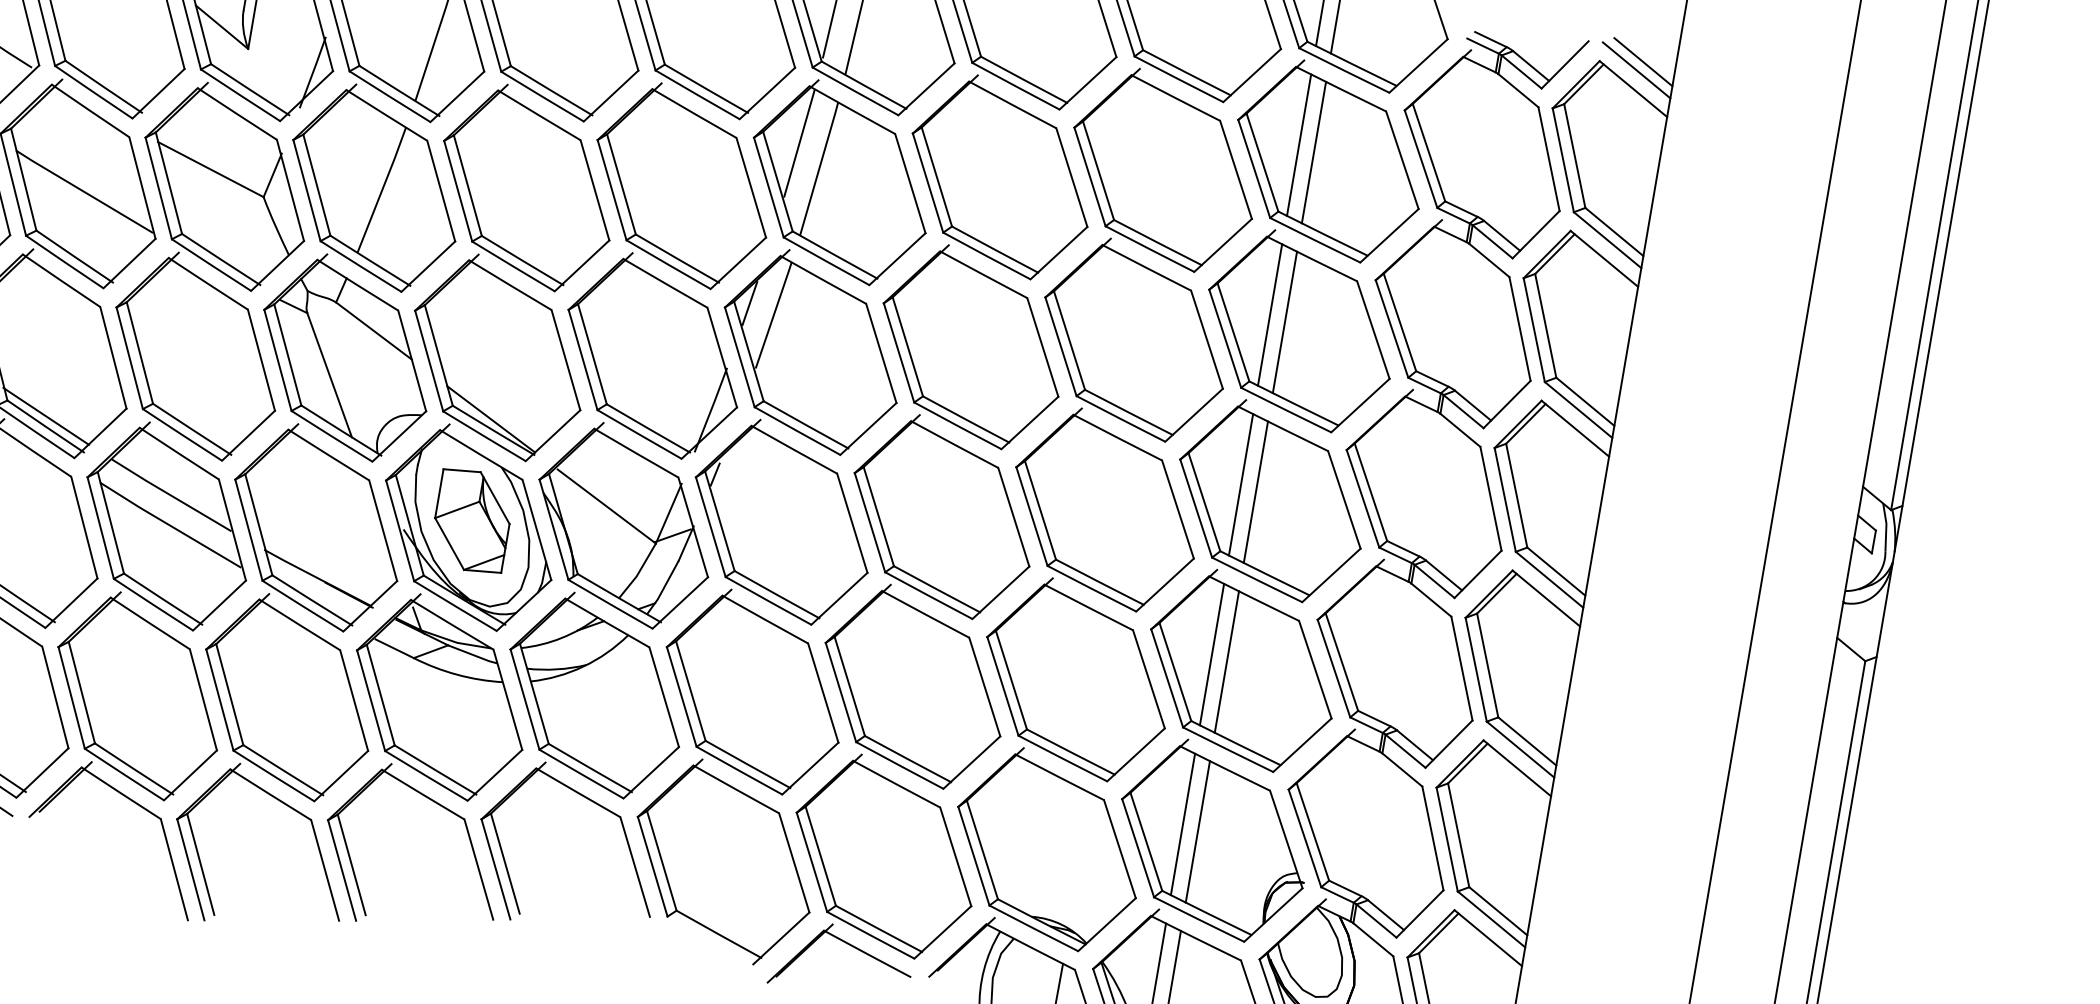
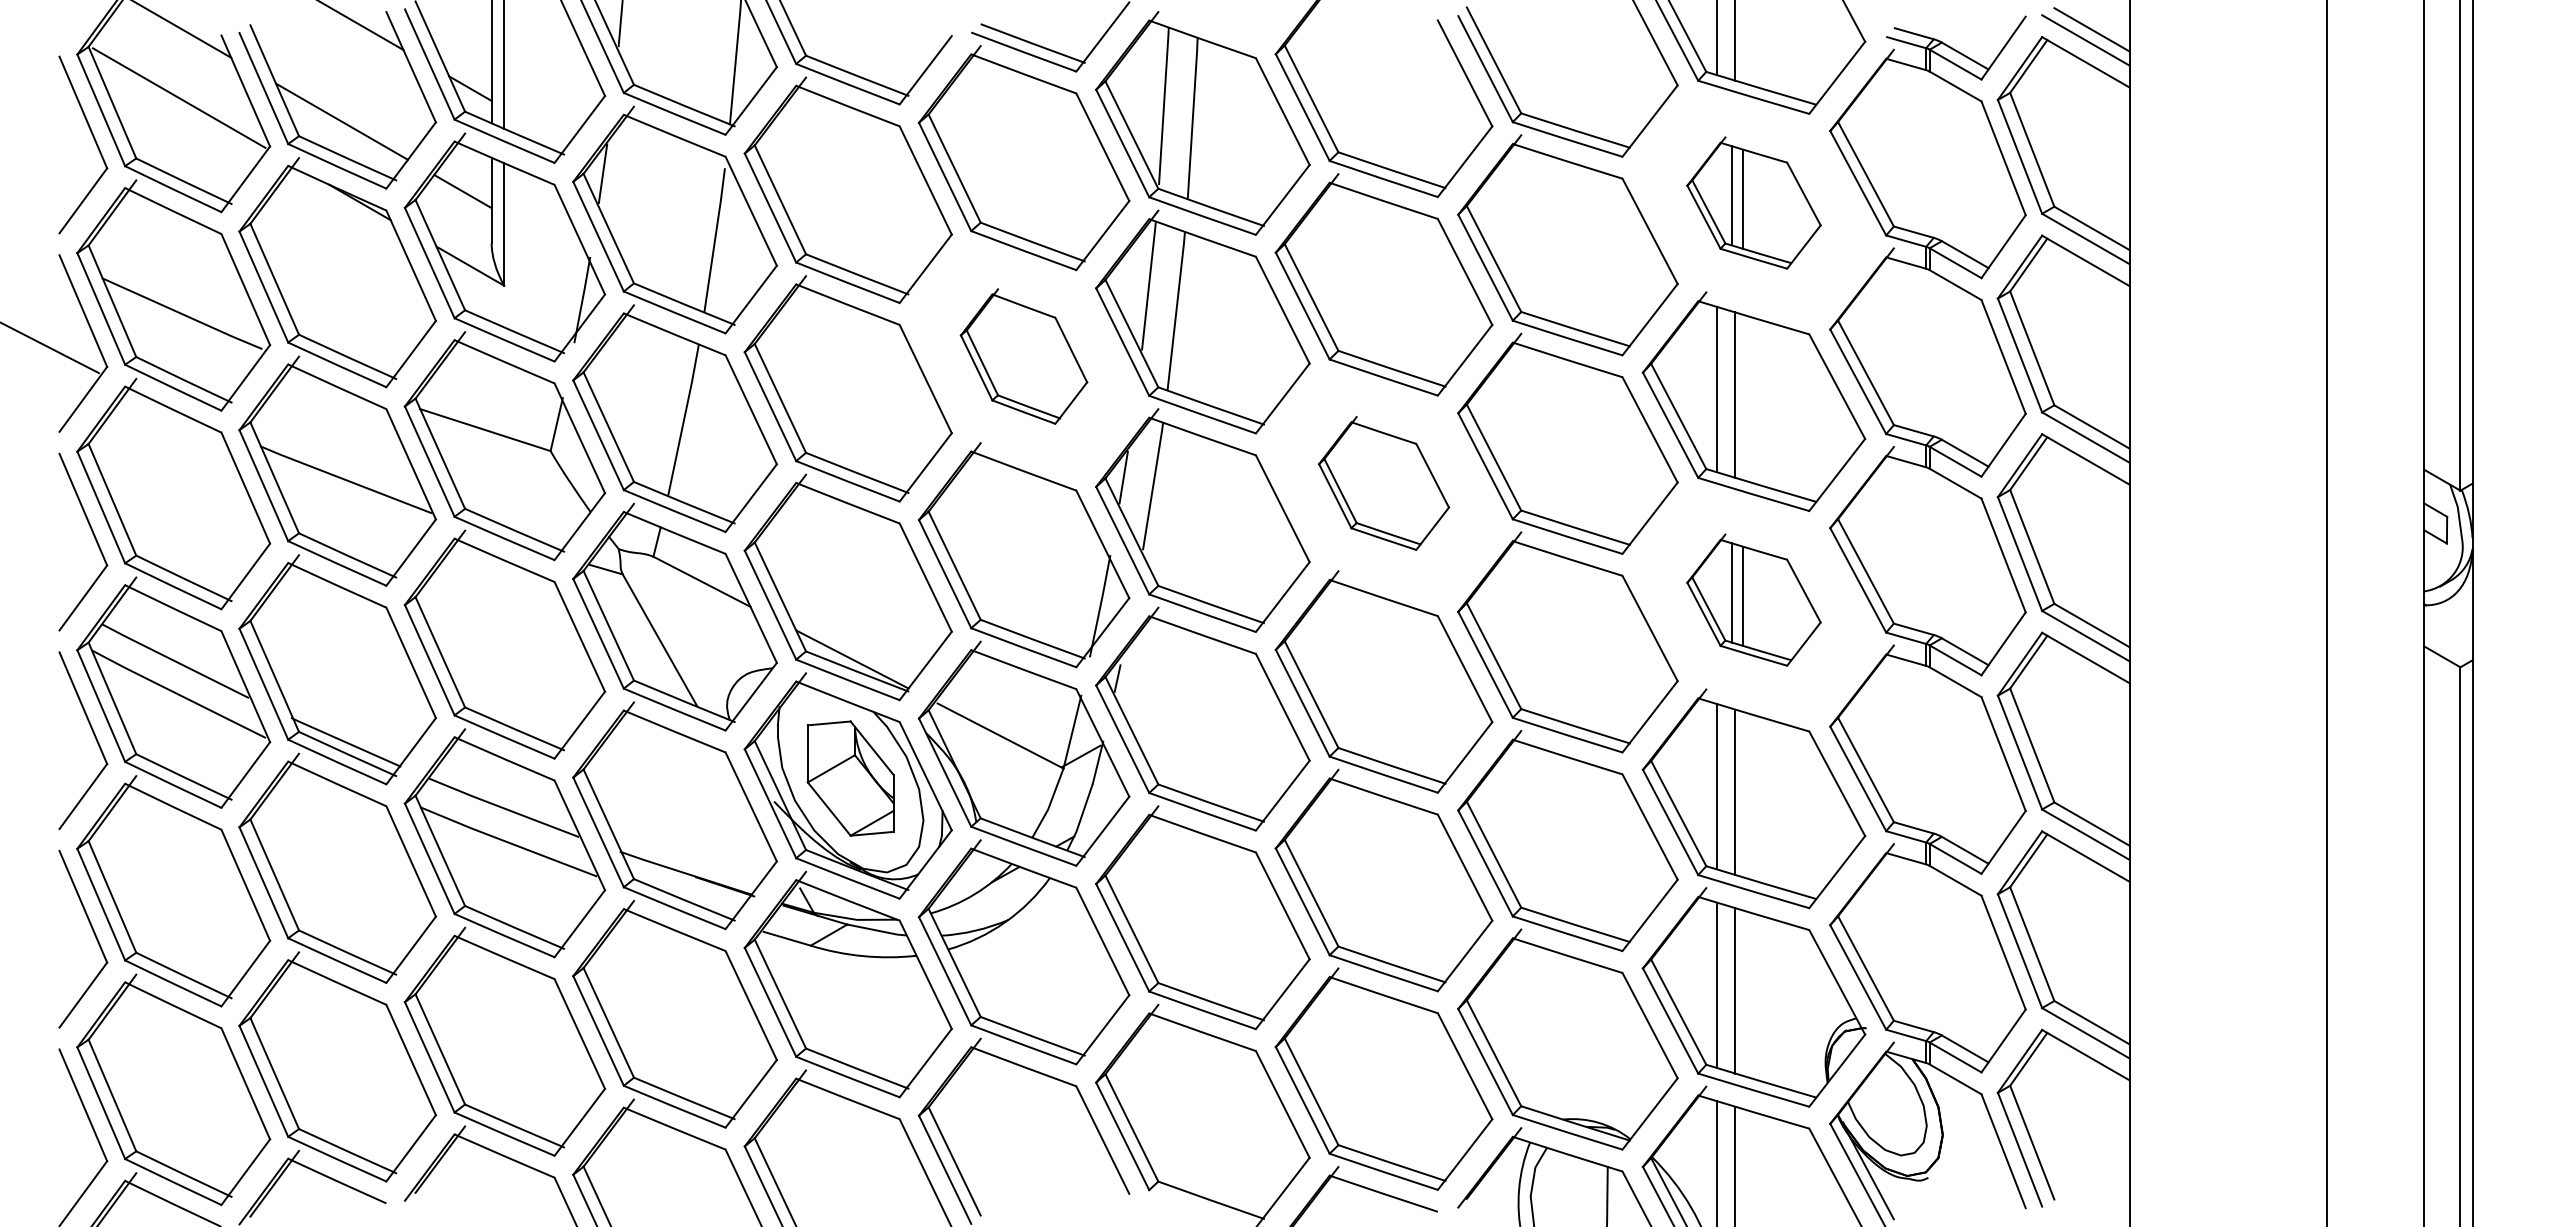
part: (1328, 160) -> (1753, 202), size x0.6
part: (681, 185) -> (1023, 356), size x0.6
part: (971, 346) -> (1383, 483), size x0.6
part: (1270, 499) -> (1753, 599), size x0.6

